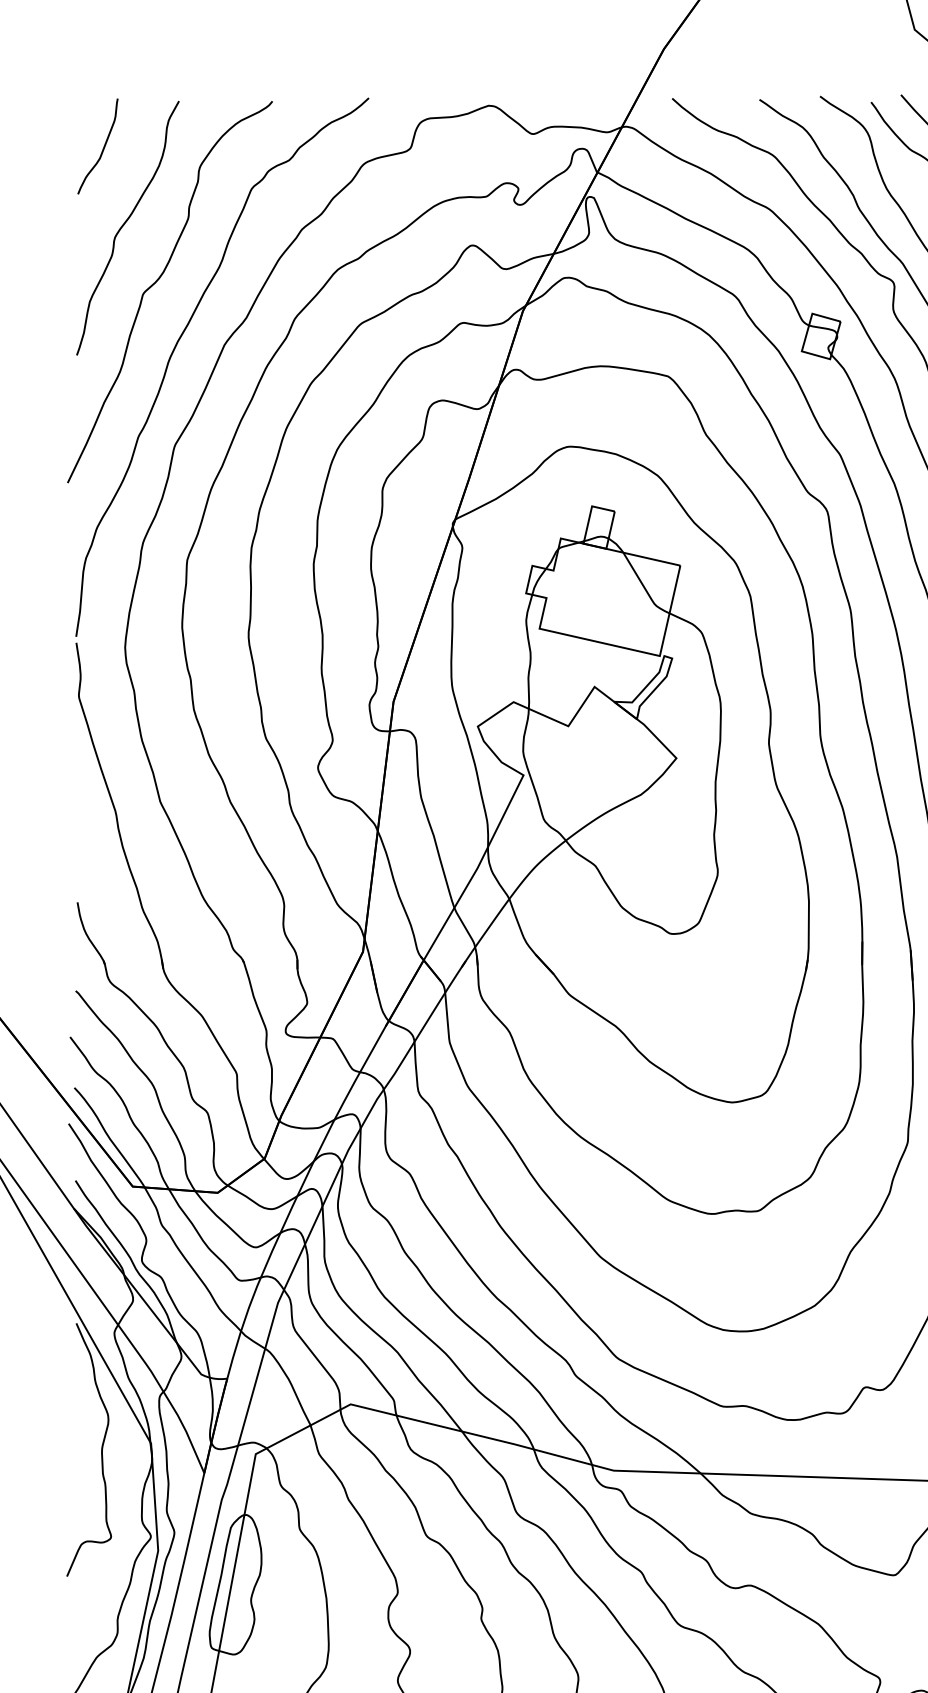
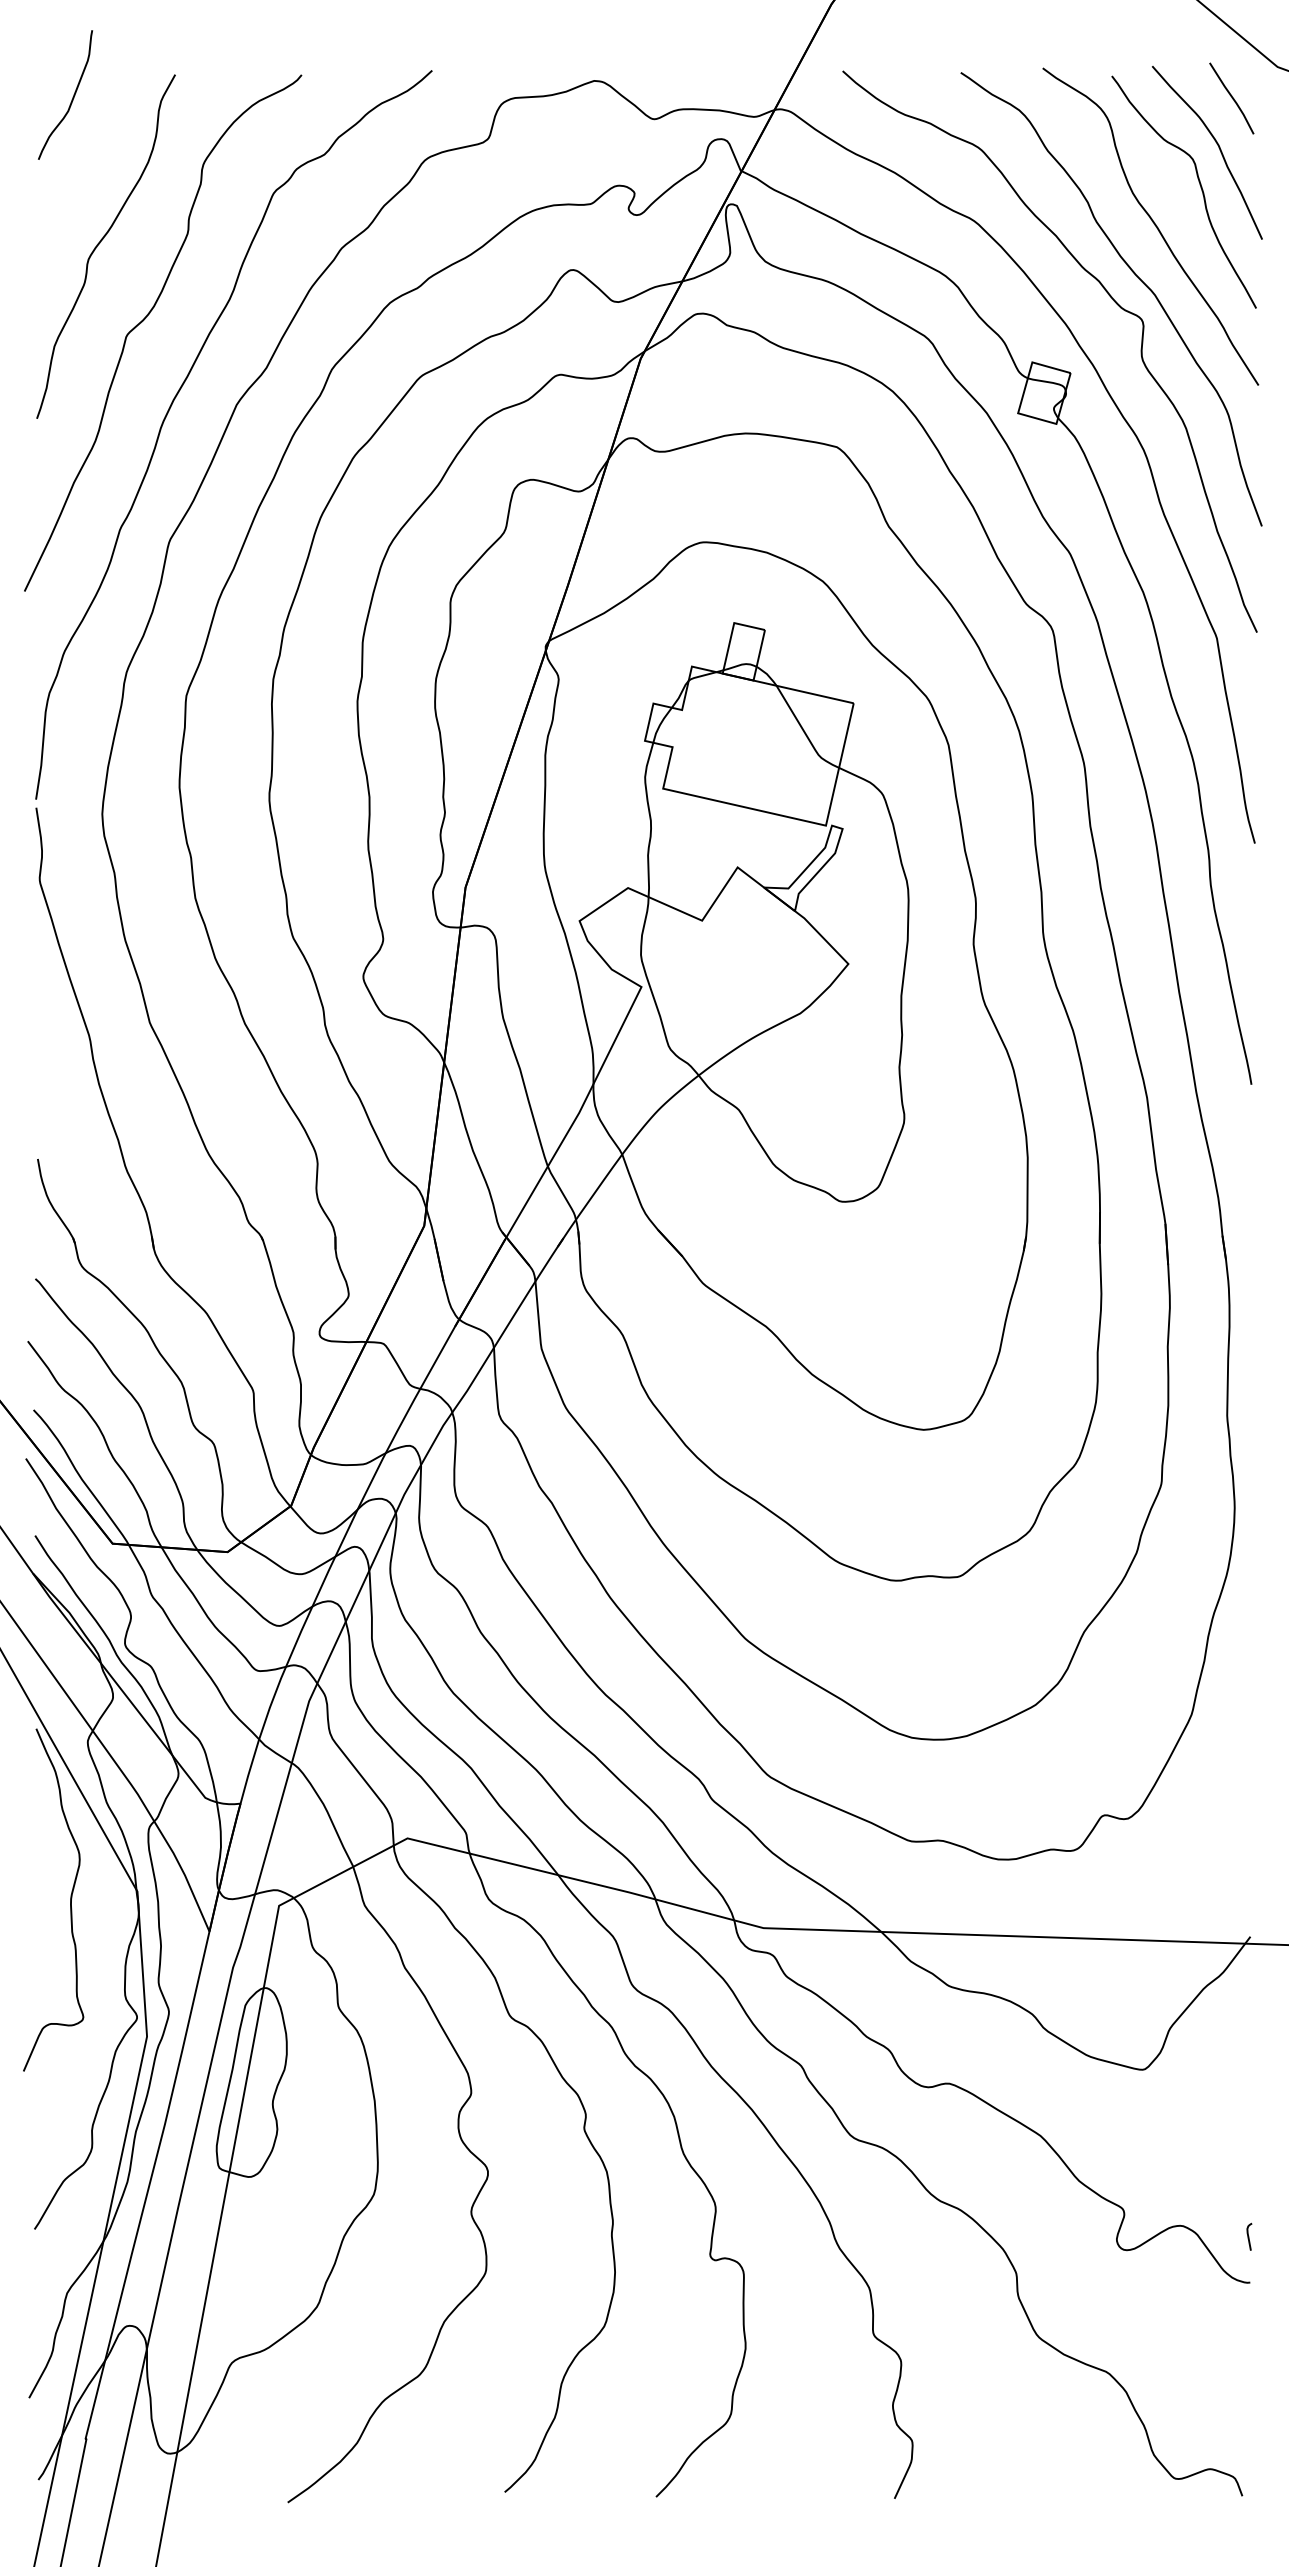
curve: (103, 148) -> (72, 97), moved

